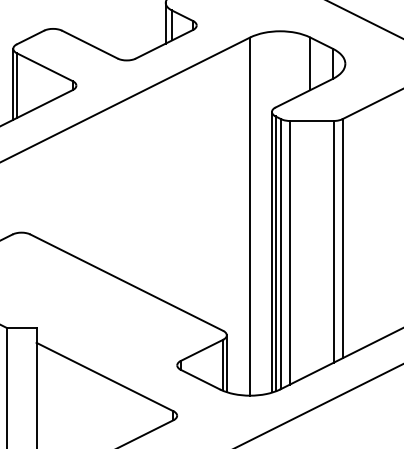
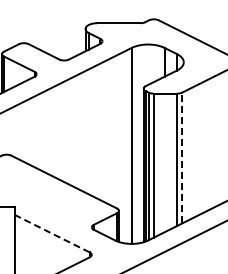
line: (342, 237) -> (182, 157), solid -> dashed
line: (105, 376) -> (52, 233), solid -> dashed

